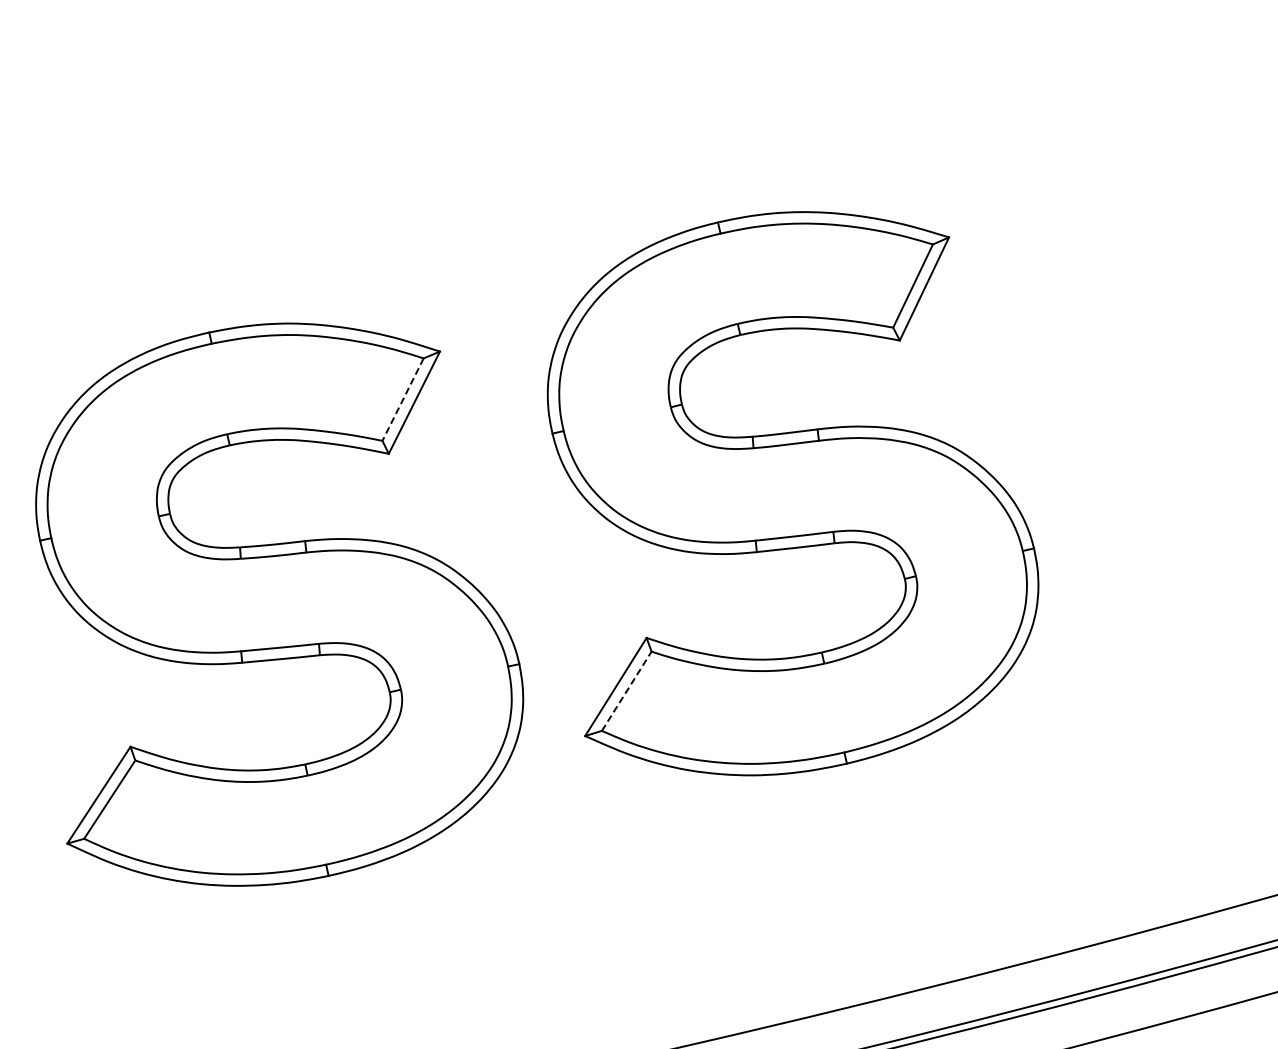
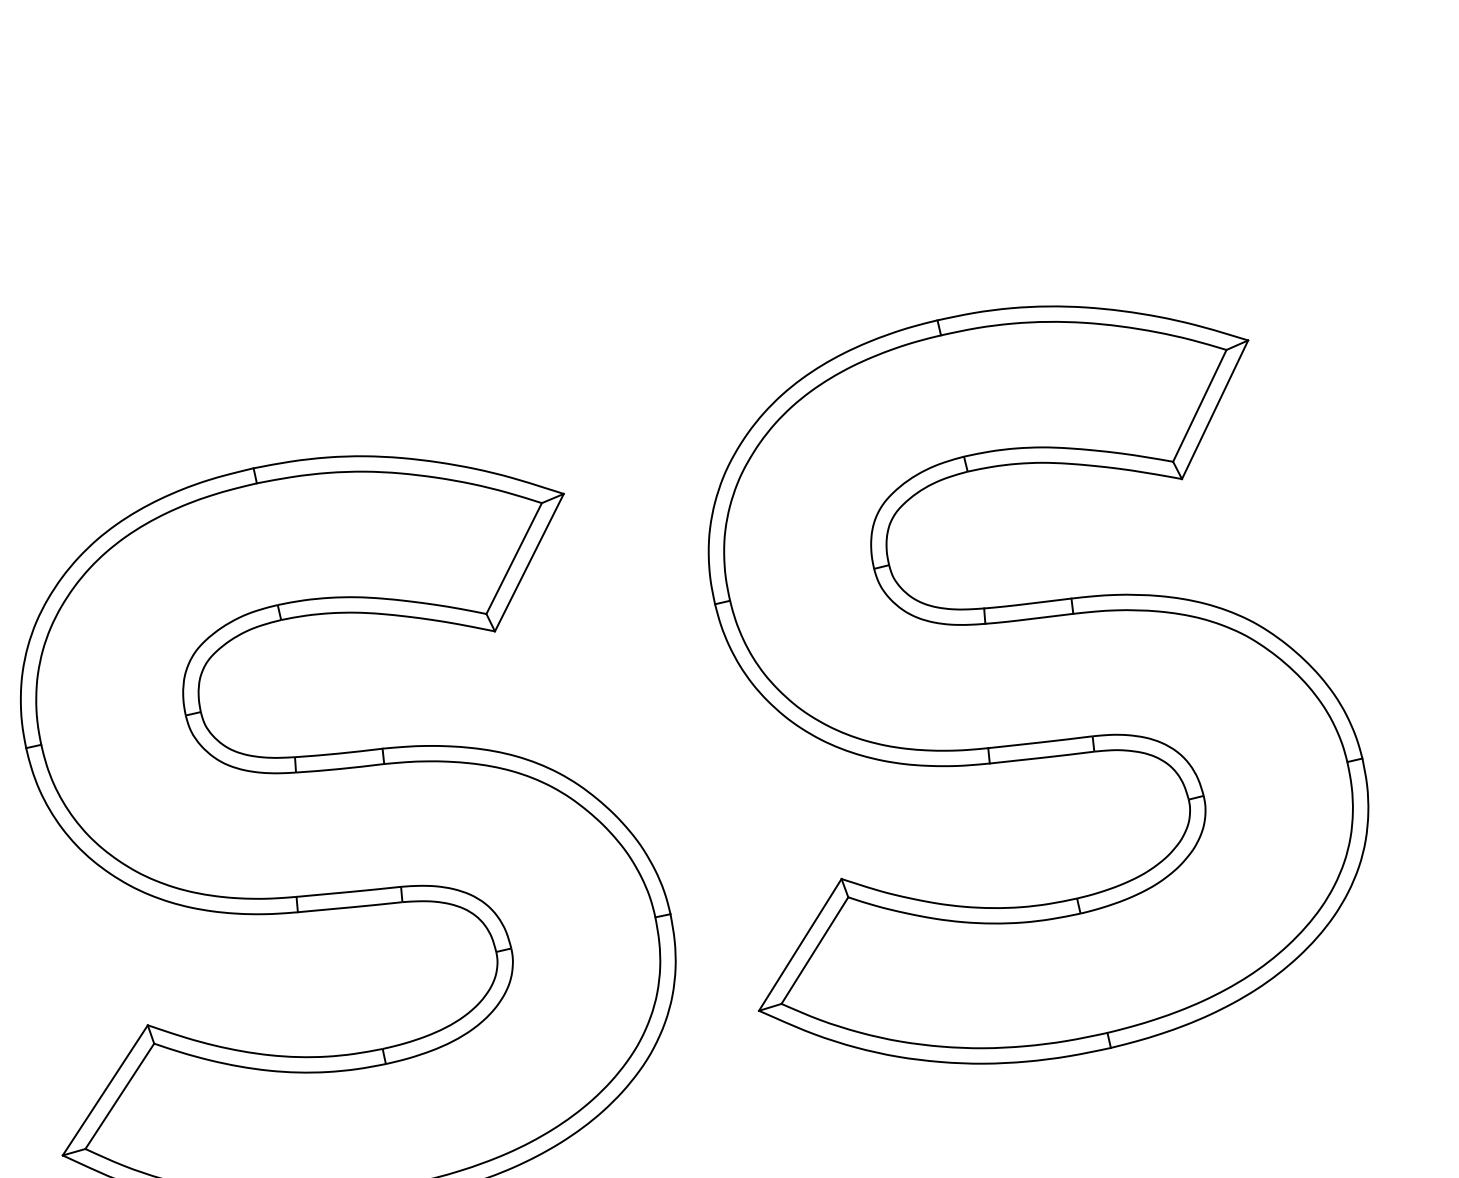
line: (402, 400) -> (513, 559), dashed -> solid
line: (626, 691) -> (814, 950), dashed -> solid

